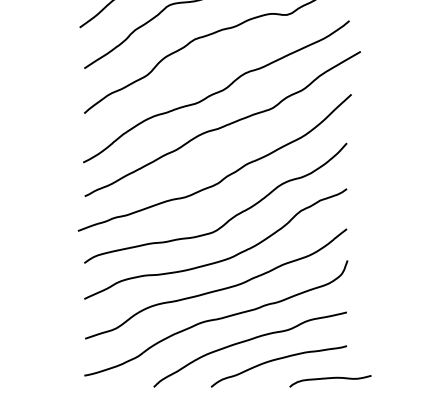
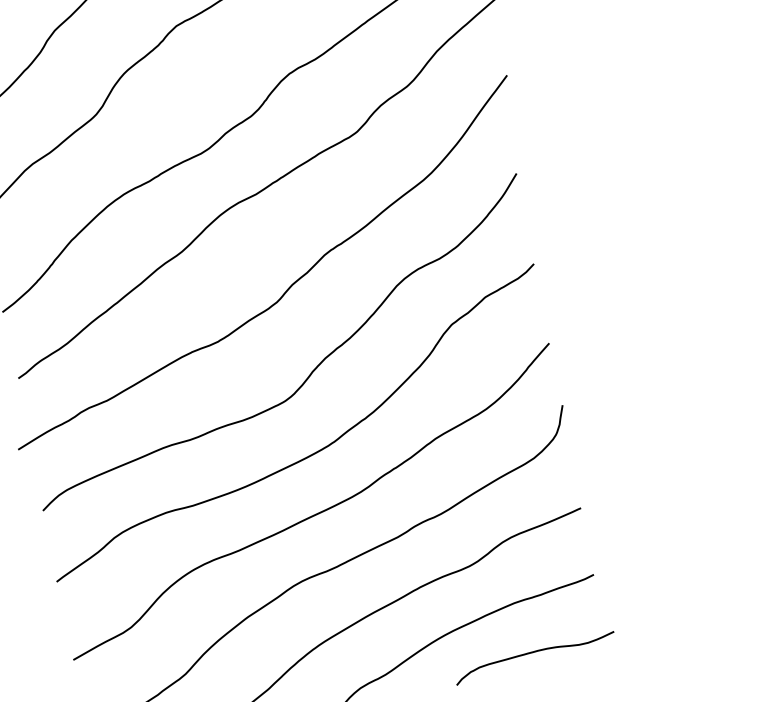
curve: (329, 379) -> (532, 655), moved

